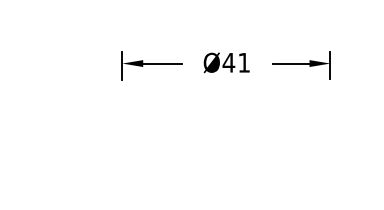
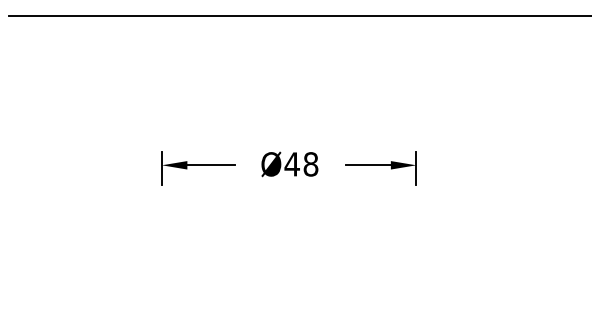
text: (243, 62) -> (310, 164), 41 -> 48

